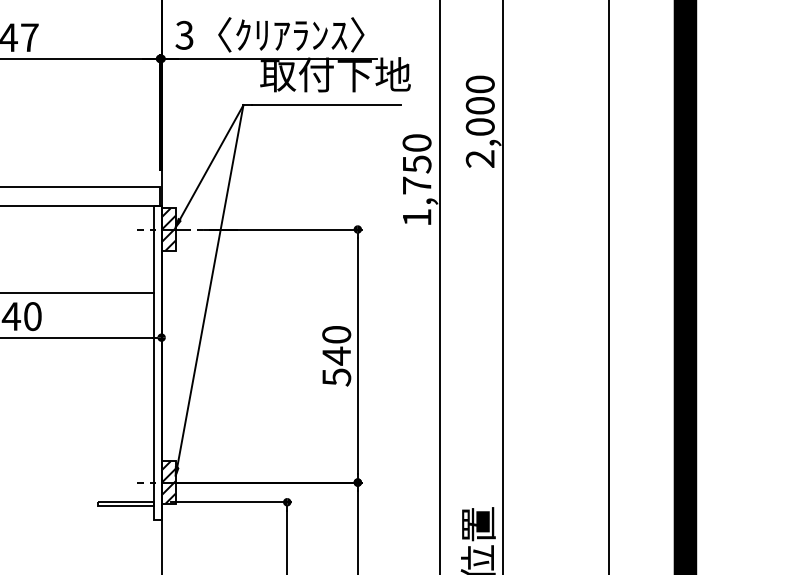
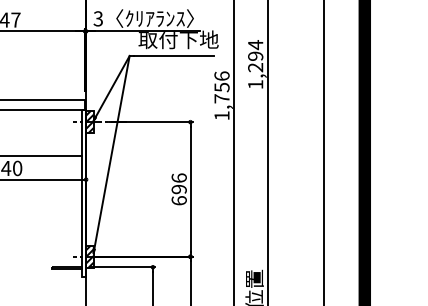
text: (480, 121) -> (255, 64), 2,000 -> 1,294
text: (416, 141) -> (221, 75), 1,750 -> 1,756
text: (335, 356) -> (178, 189), 540 -> 696

